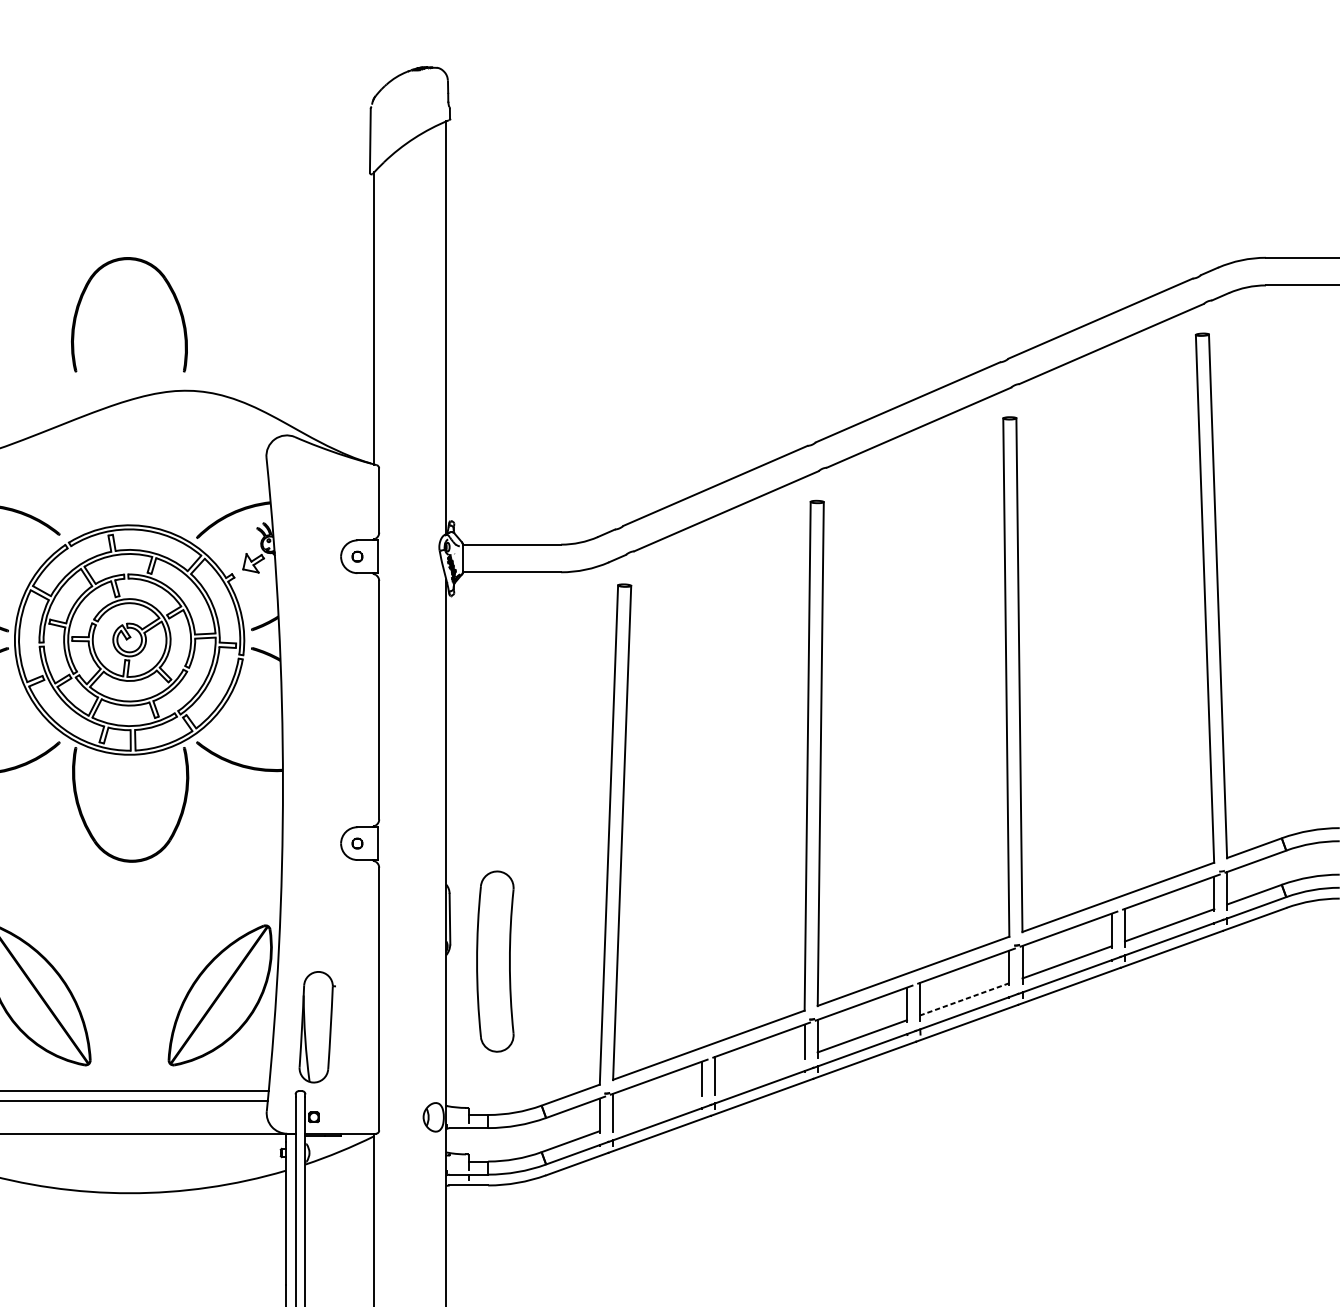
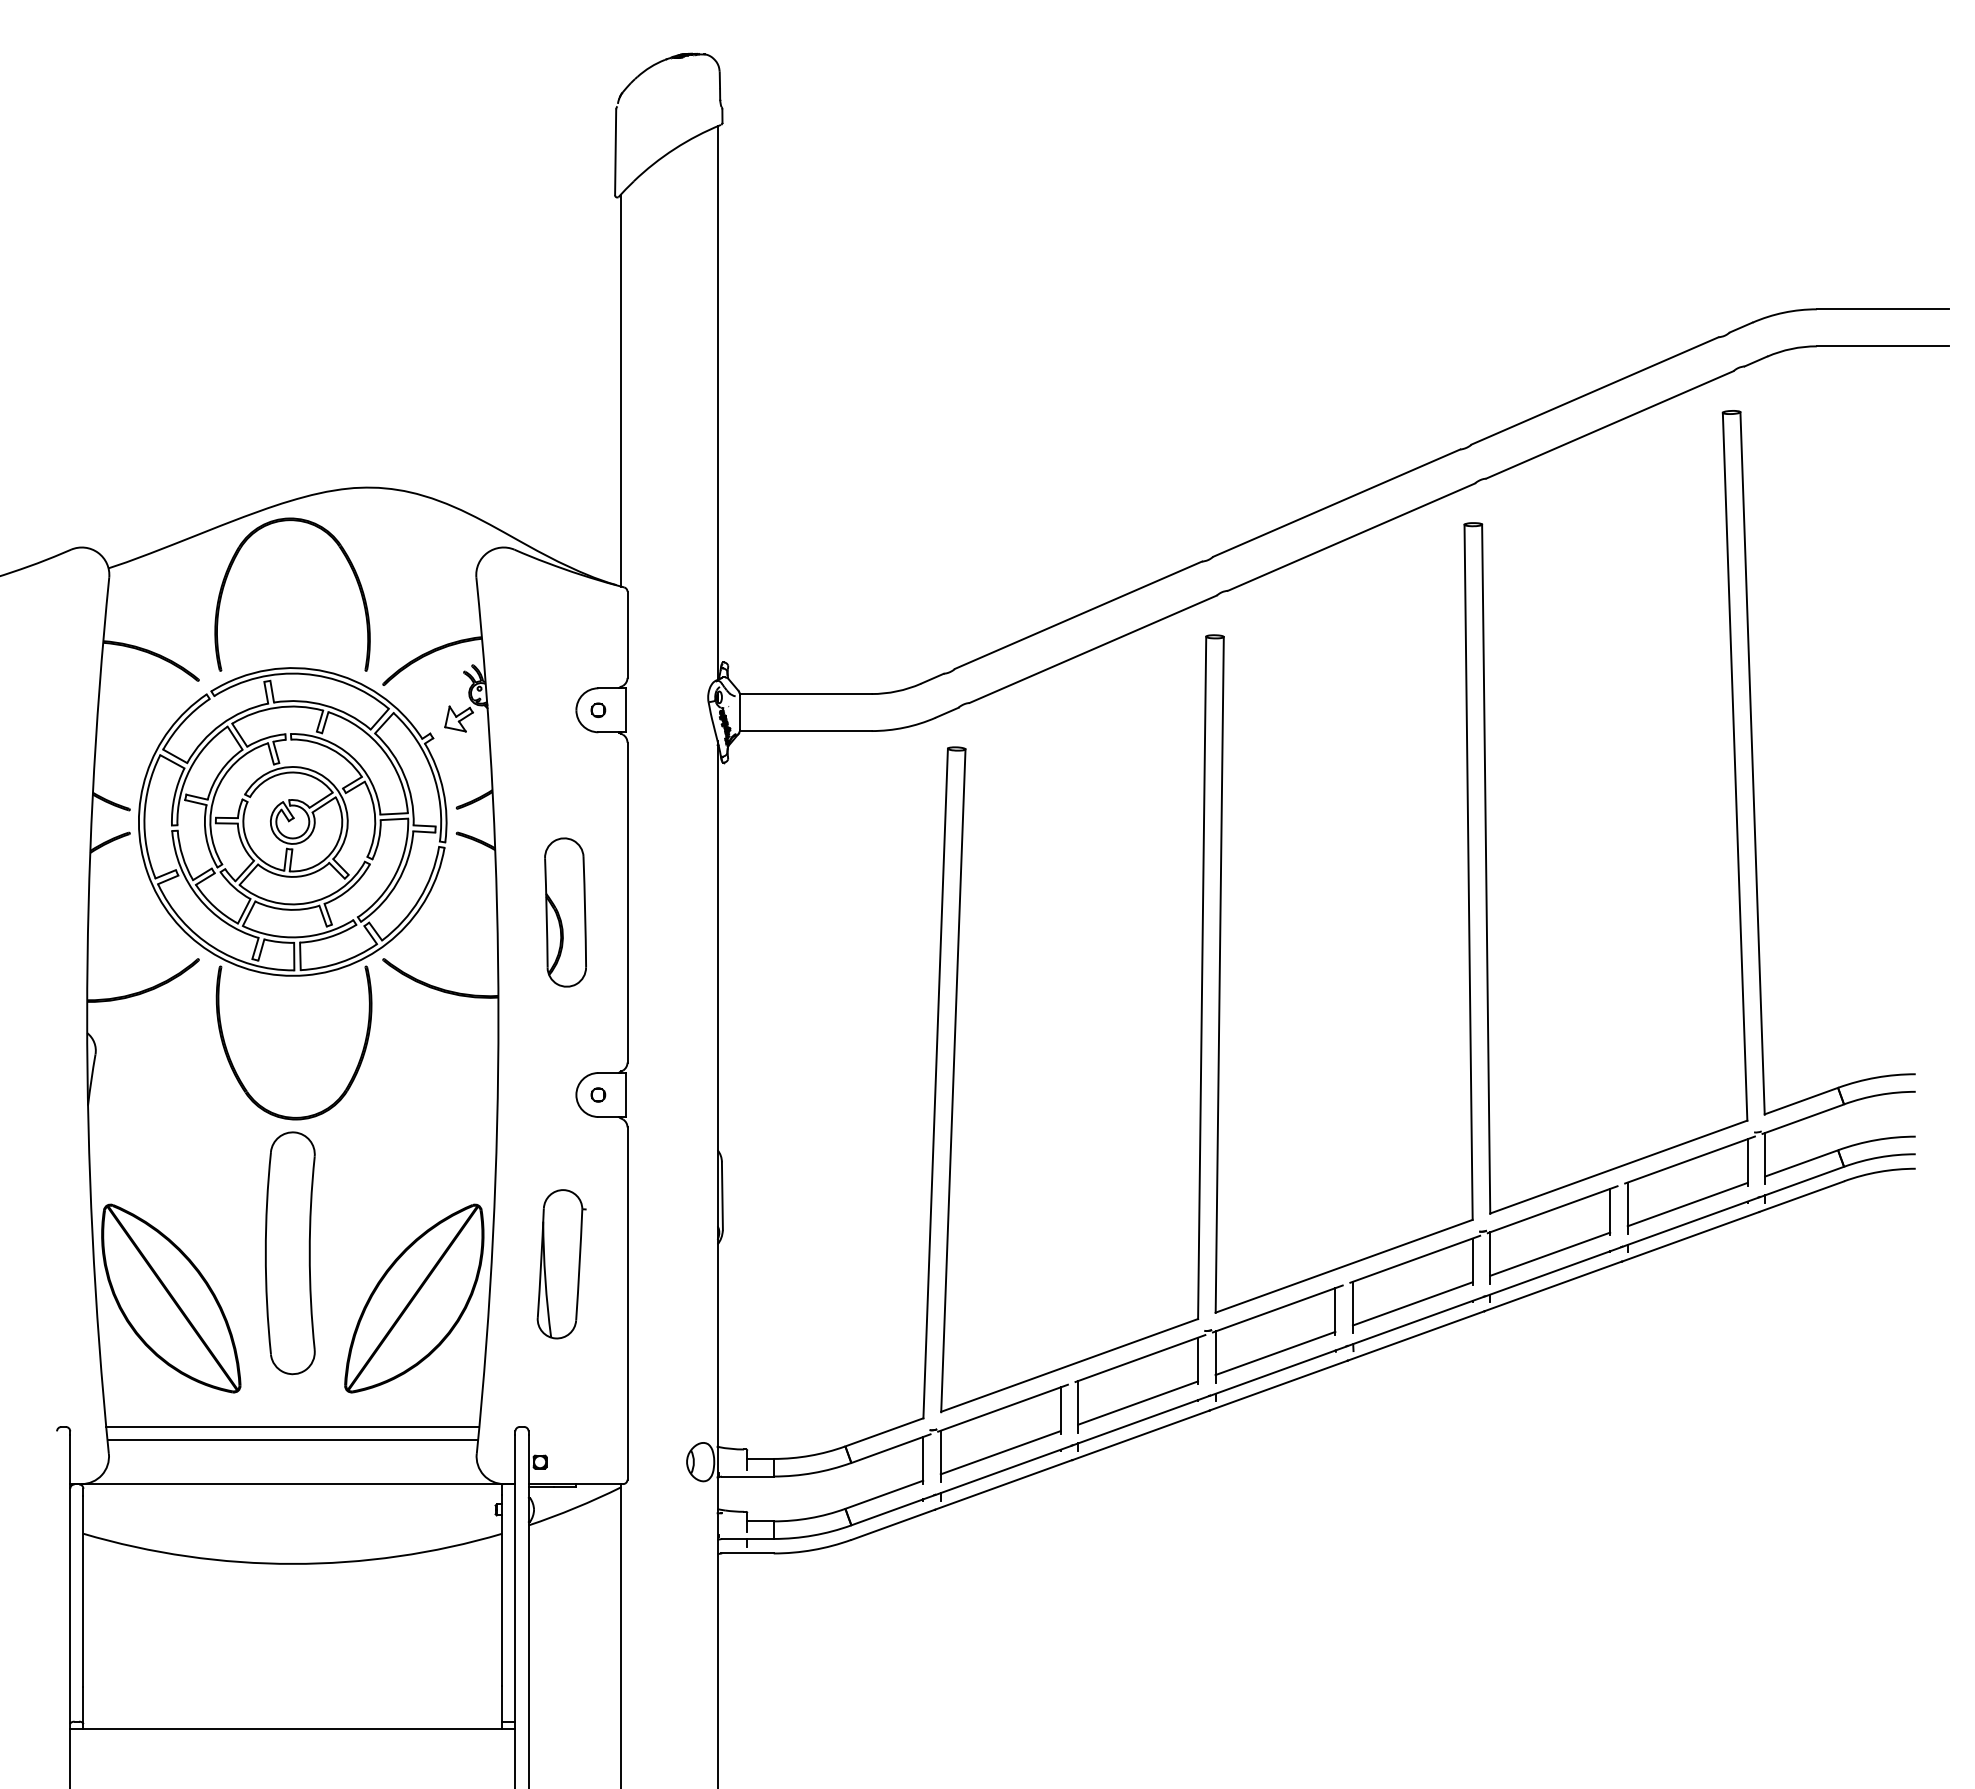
part: (171, 292) -> (349, 565), moved
part: (332, 707) -> (565, 912), added
part: (495, 961) -> (290, 1253), moved
line: (964, 999) -> (1412, 1303), dashed -> solid
part: (317, 1027) -> (561, 1264), moved
line: (759, 1072) -> (1137, 1402), added
line: (657, 1110) -> (1000, 1452), added

